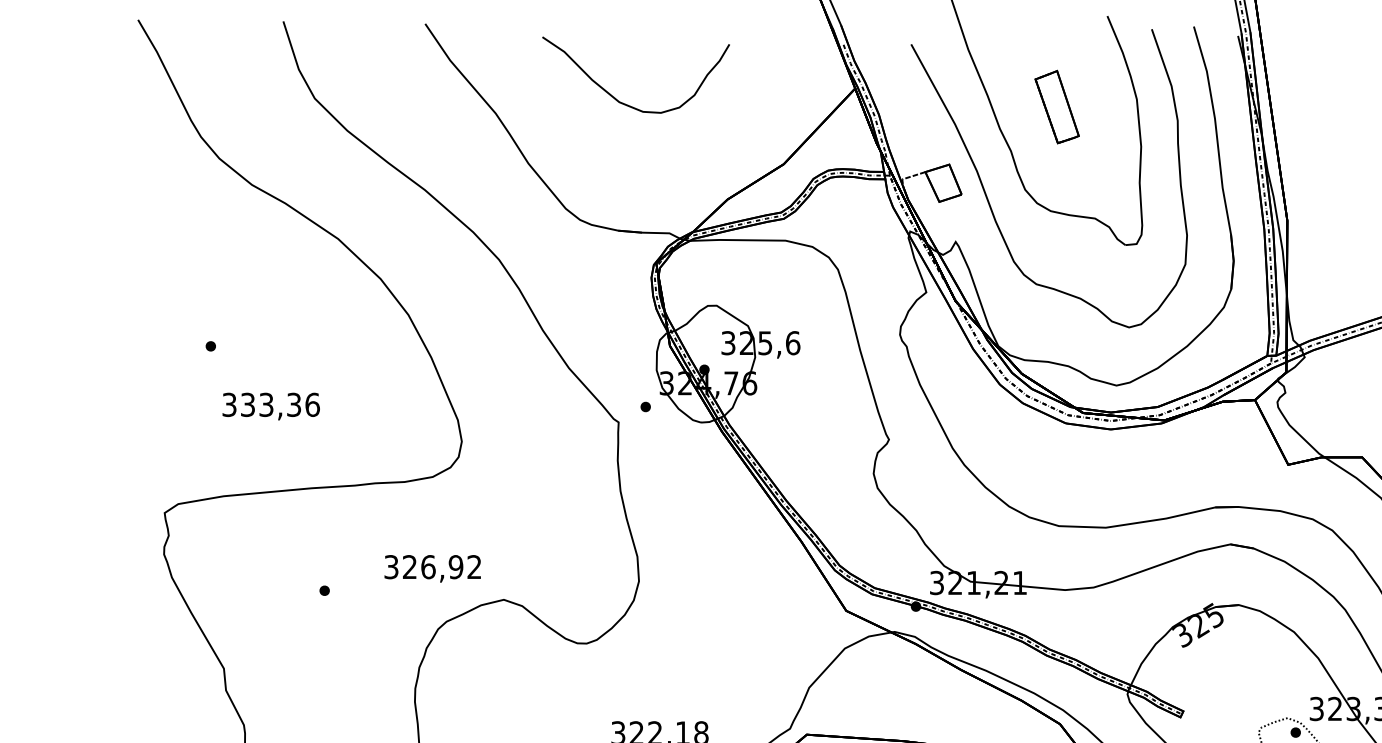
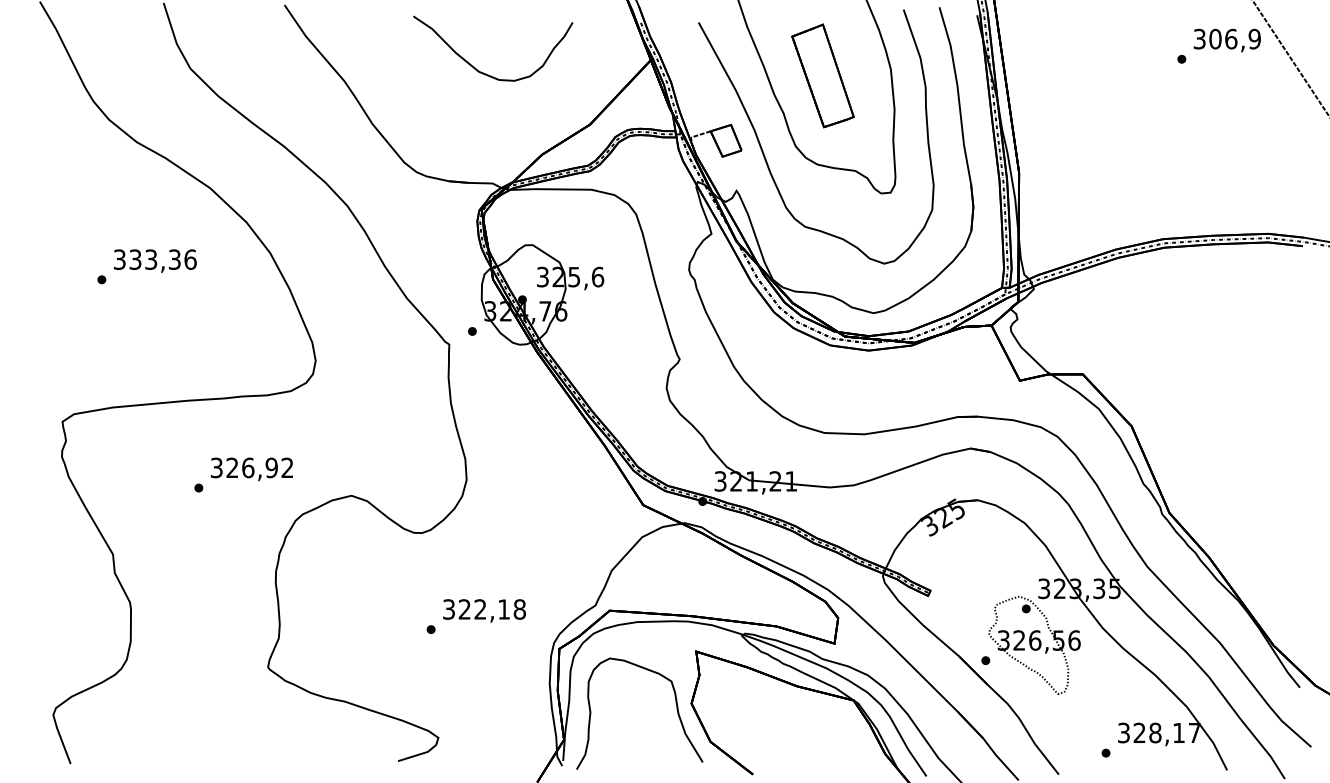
curve: (622, 101) -> (481, 71), moved
part: (1056, 106) -> (822, 75), size x1.67
text: (270, 405) -> (154, 260), moved
text: (432, 568) -> (251, 469), moved

